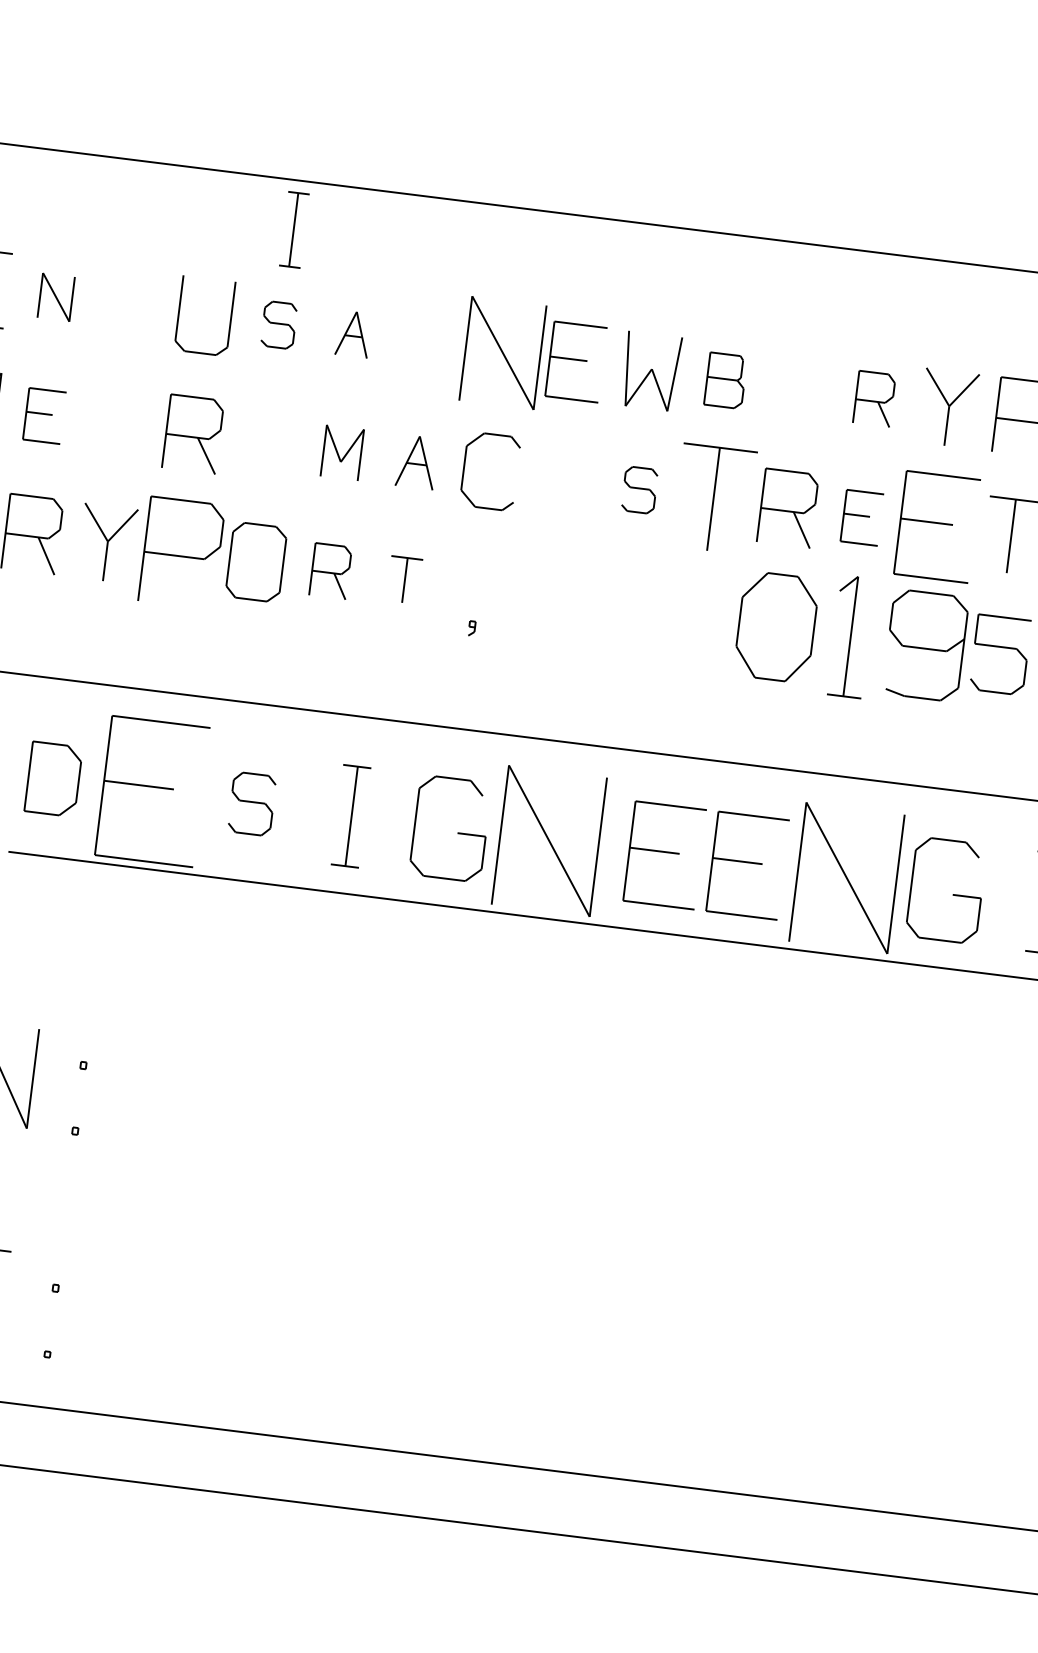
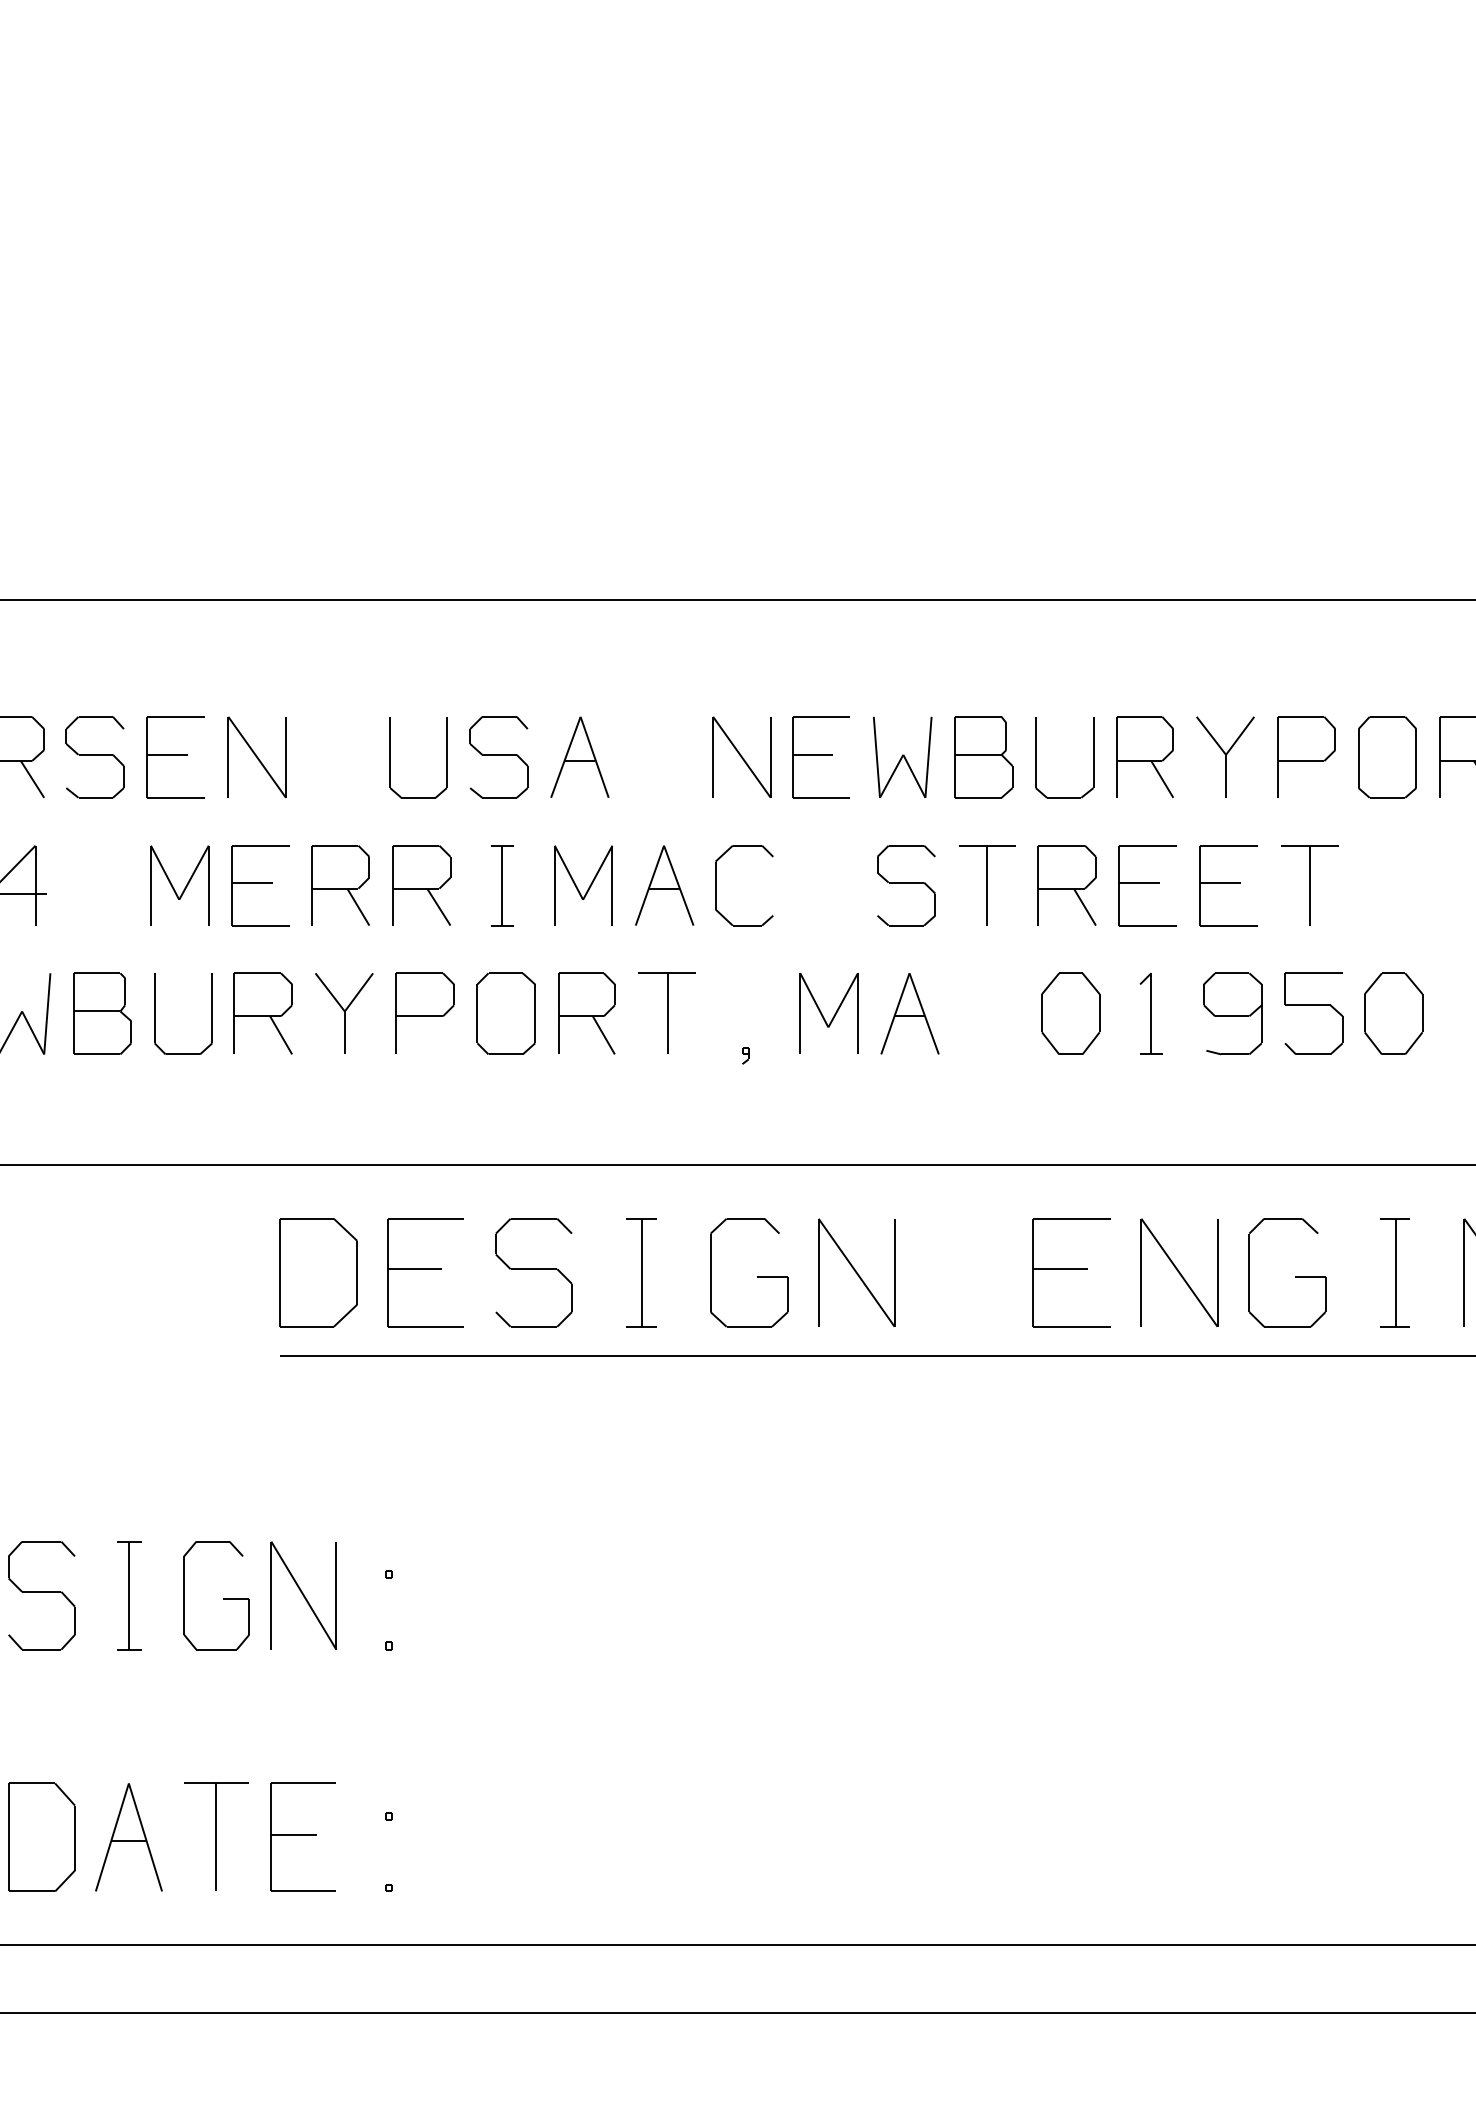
part: (294, 229) -> (502, 885), moved
part: (55, 297) -> (256, 757), size x1.67
part: (278, 325) -> (498, 757), size x1.67
part: (353, 333) -> (579, 756), size x1.67
part: (502, 352) -> (741, 756), size x0.71
part: (725, 380) -> (983, 757), size x1.43
part: (774, 386) -> (1036, 757), added
part: (873, 398) -> (1144, 756), size x1.43
part: (44, 415) -> (260, 885), size x1.43
part: (118, 424) -> (340, 885), added
part: (342, 452) -> (583, 885), size x1.43
part: (416, 462) -> (664, 885), size x1.43
part: (639, 489) -> (906, 885), size x1.67
part: (714, 499) -> (987, 885), size x0.71
part: (861, 517) -> (1147, 885), size x1.43
part: (936, 526) -> (1228, 885), size x0.71
part: (181, 551) -> (424, 1012), size x0.71
part: (330, 571) -> (586, 1013), size x1.43
part: (404, 579) -> (666, 1012), size x1.67
part: (553, 598) -> (828, 1013), added
part: (627, 608) -> (909, 1013), added
part: (776, 626) -> (1070, 1013), size x0.71
part: (849, 635) -> (1150, 1013), size x0.62
part: (925, 645) -> (1232, 1013), size x0.71
part: (53, 779) -> (318, 1272), size x1.43
part: (152, 791) -> (425, 1272), size x0.71
part: (251, 803) -> (533, 1272), size x1.67
part: (549, 840) -> (856, 1272), size x0.71
part: (664, 855) -> (981, 1272), removed
part: (846, 877) -> (1179, 1272), size x0.71

